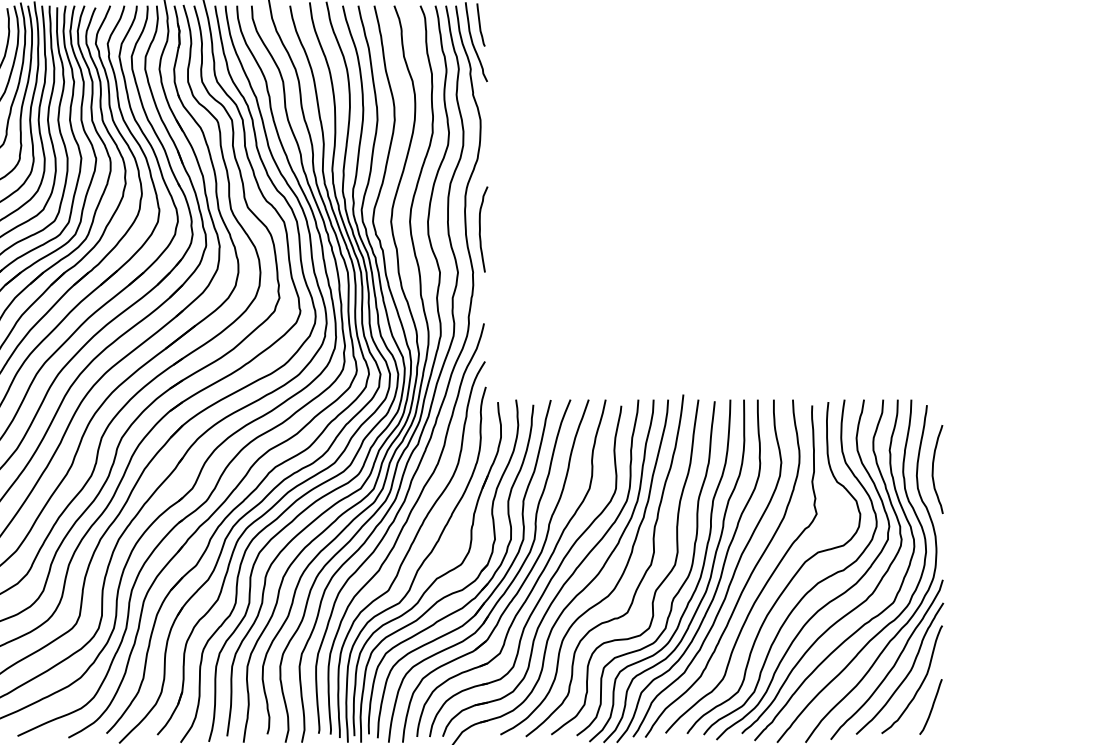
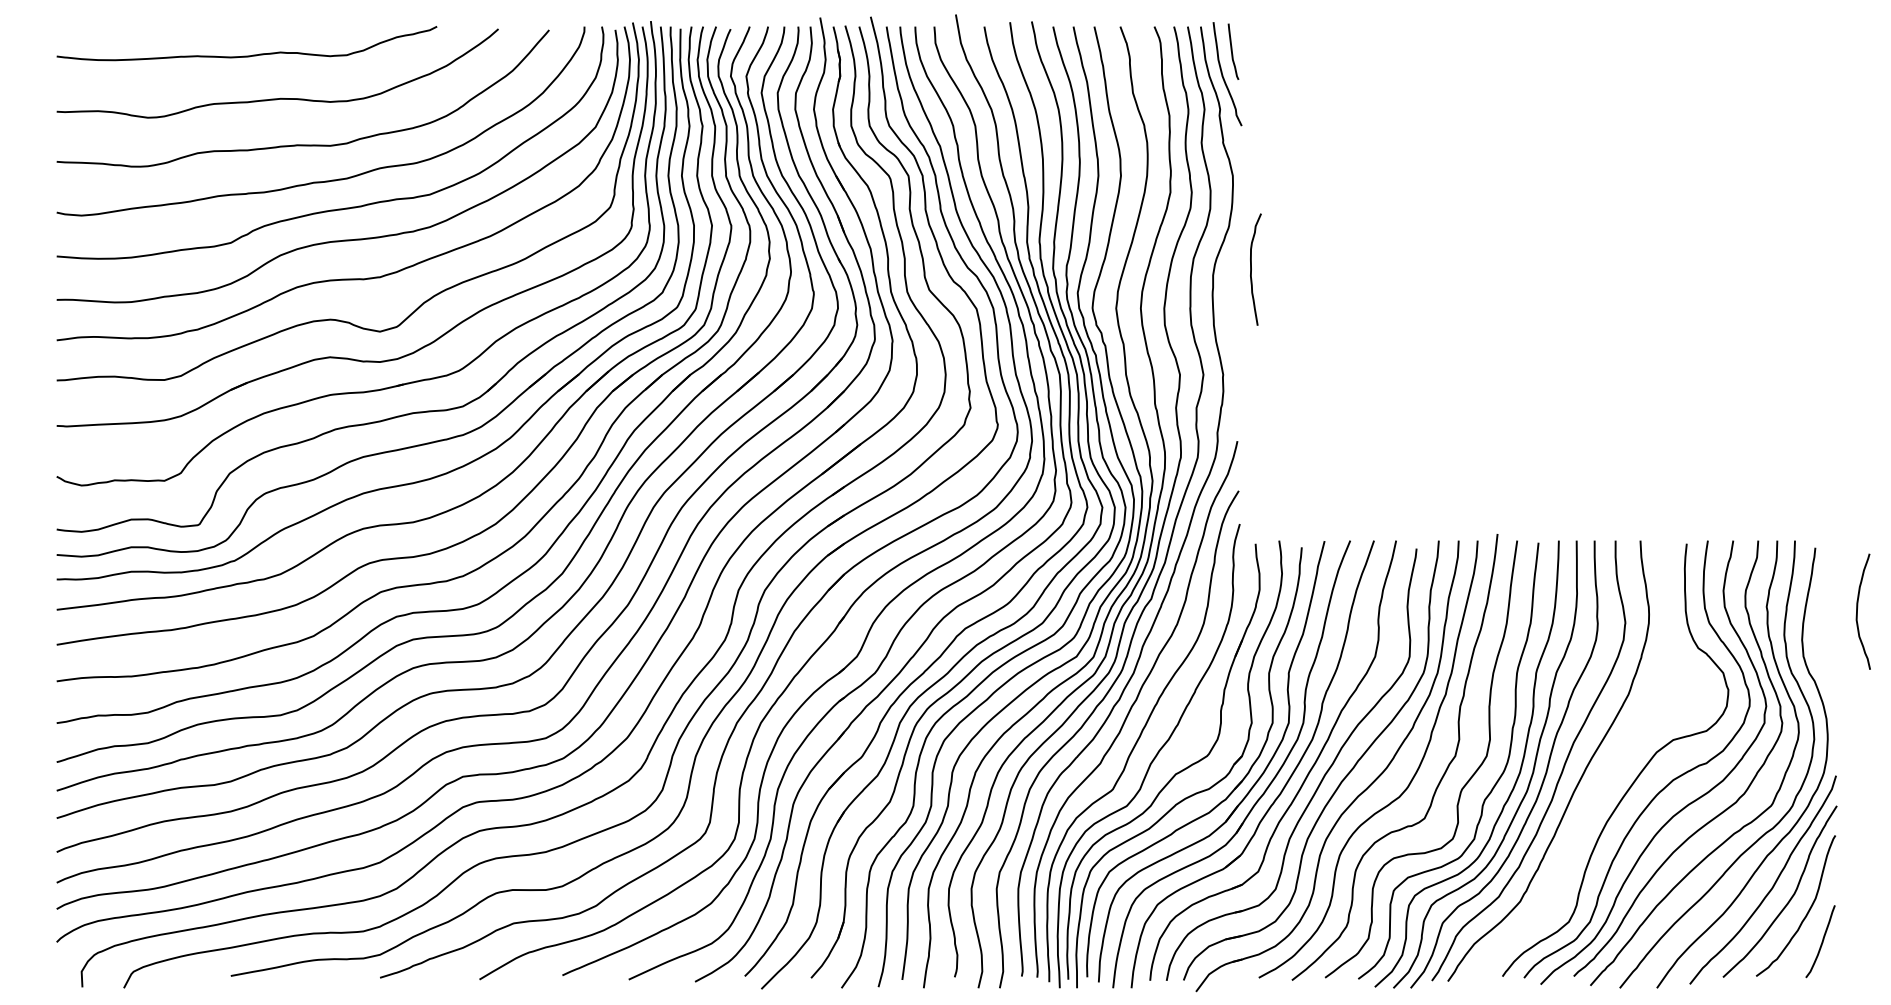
curve: (480, 229) -> (1251, 269), moved
curve: (933, 469) -> (1857, 611), moved
curve: (765, 583) -> (1604, 780), removed

